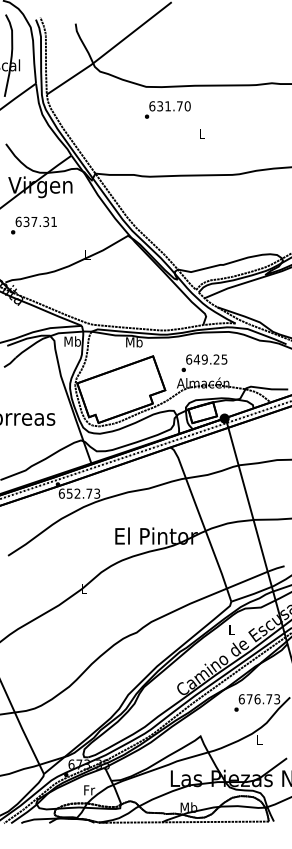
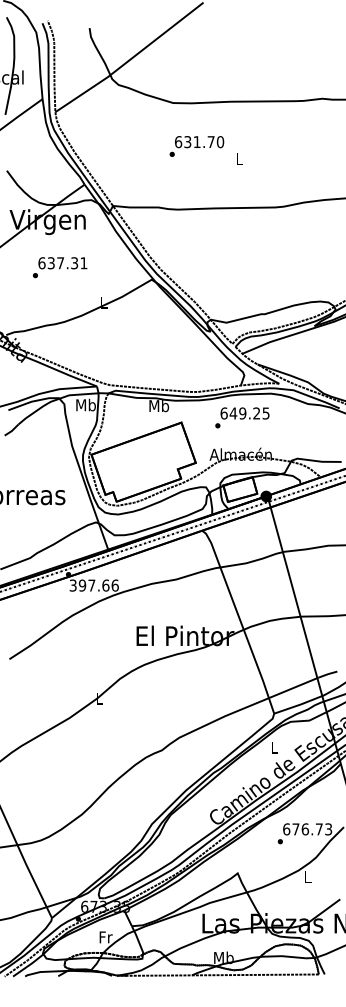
text: (167, 110) -> (196, 146), moved
text: (33, 225) -> (59, 267), moved
text: (204, 362) -> (242, 417), moved
text: (78, 493) -> (93, 585), 652.73 -> 397.66

